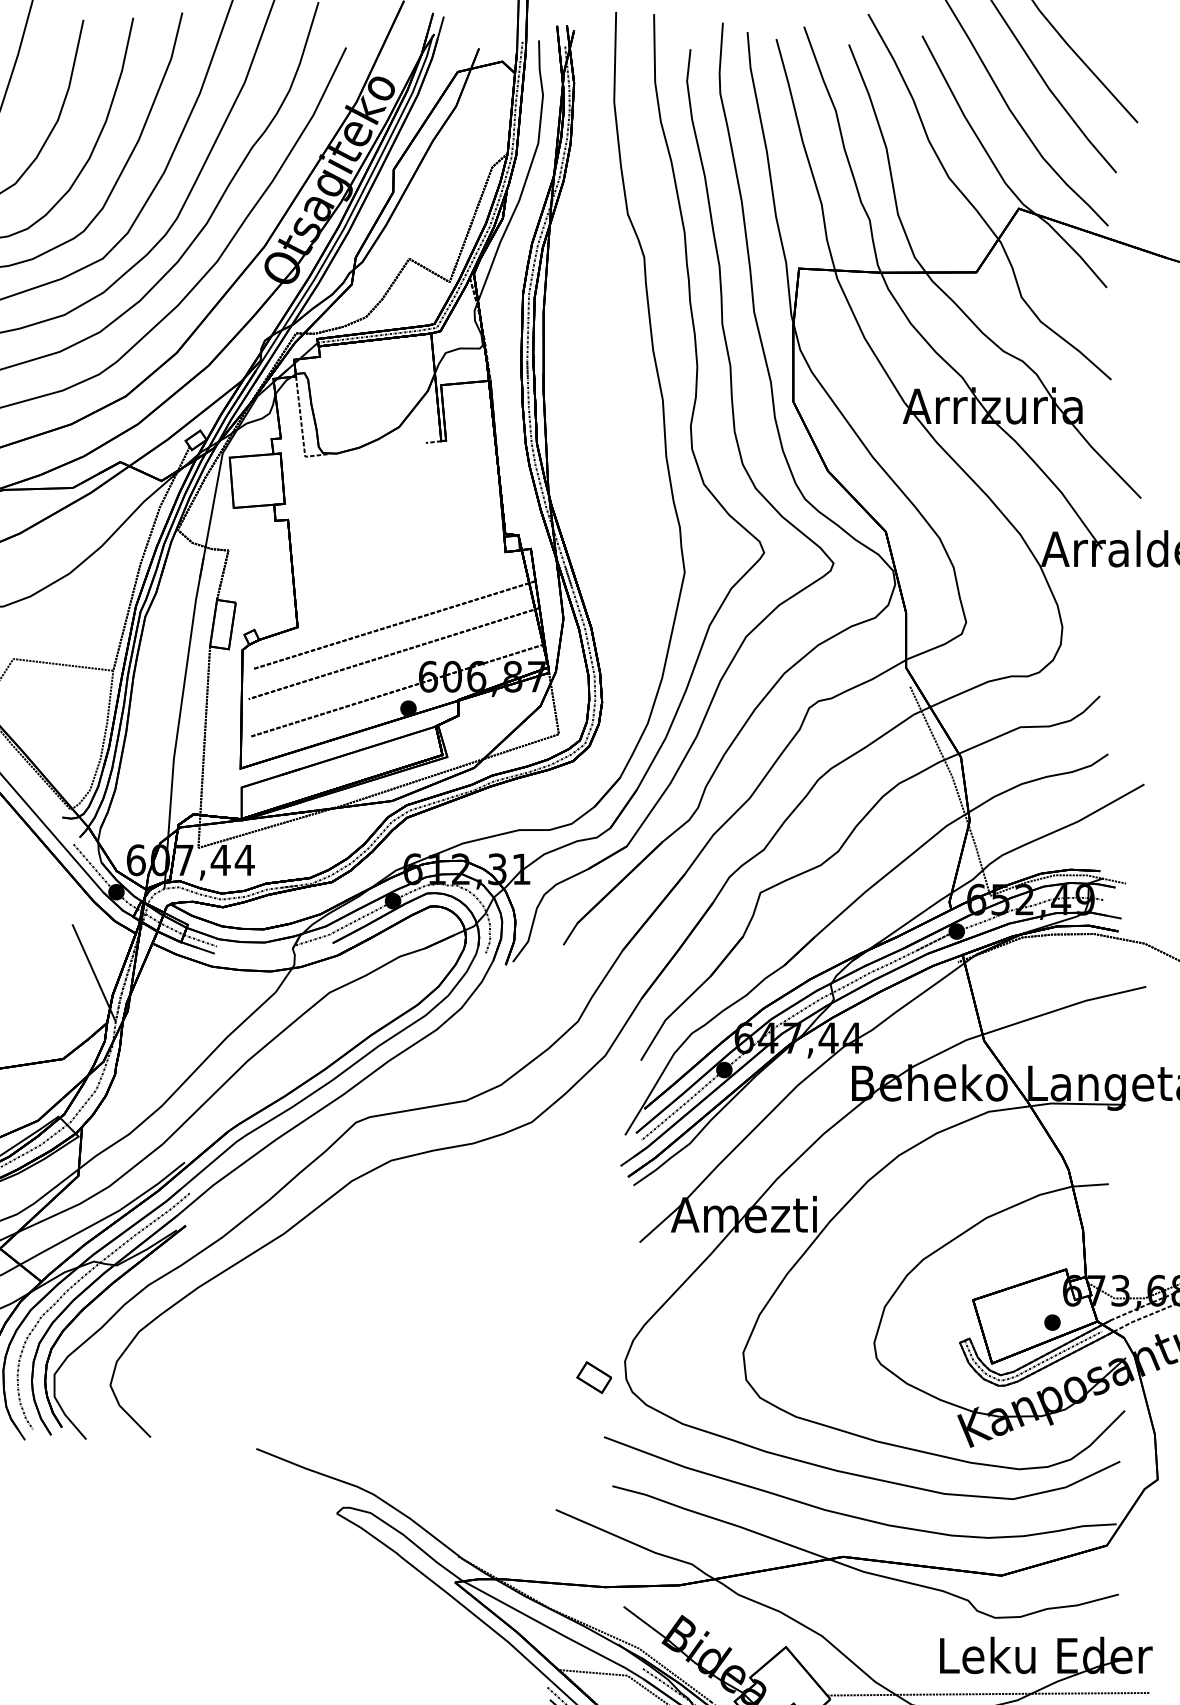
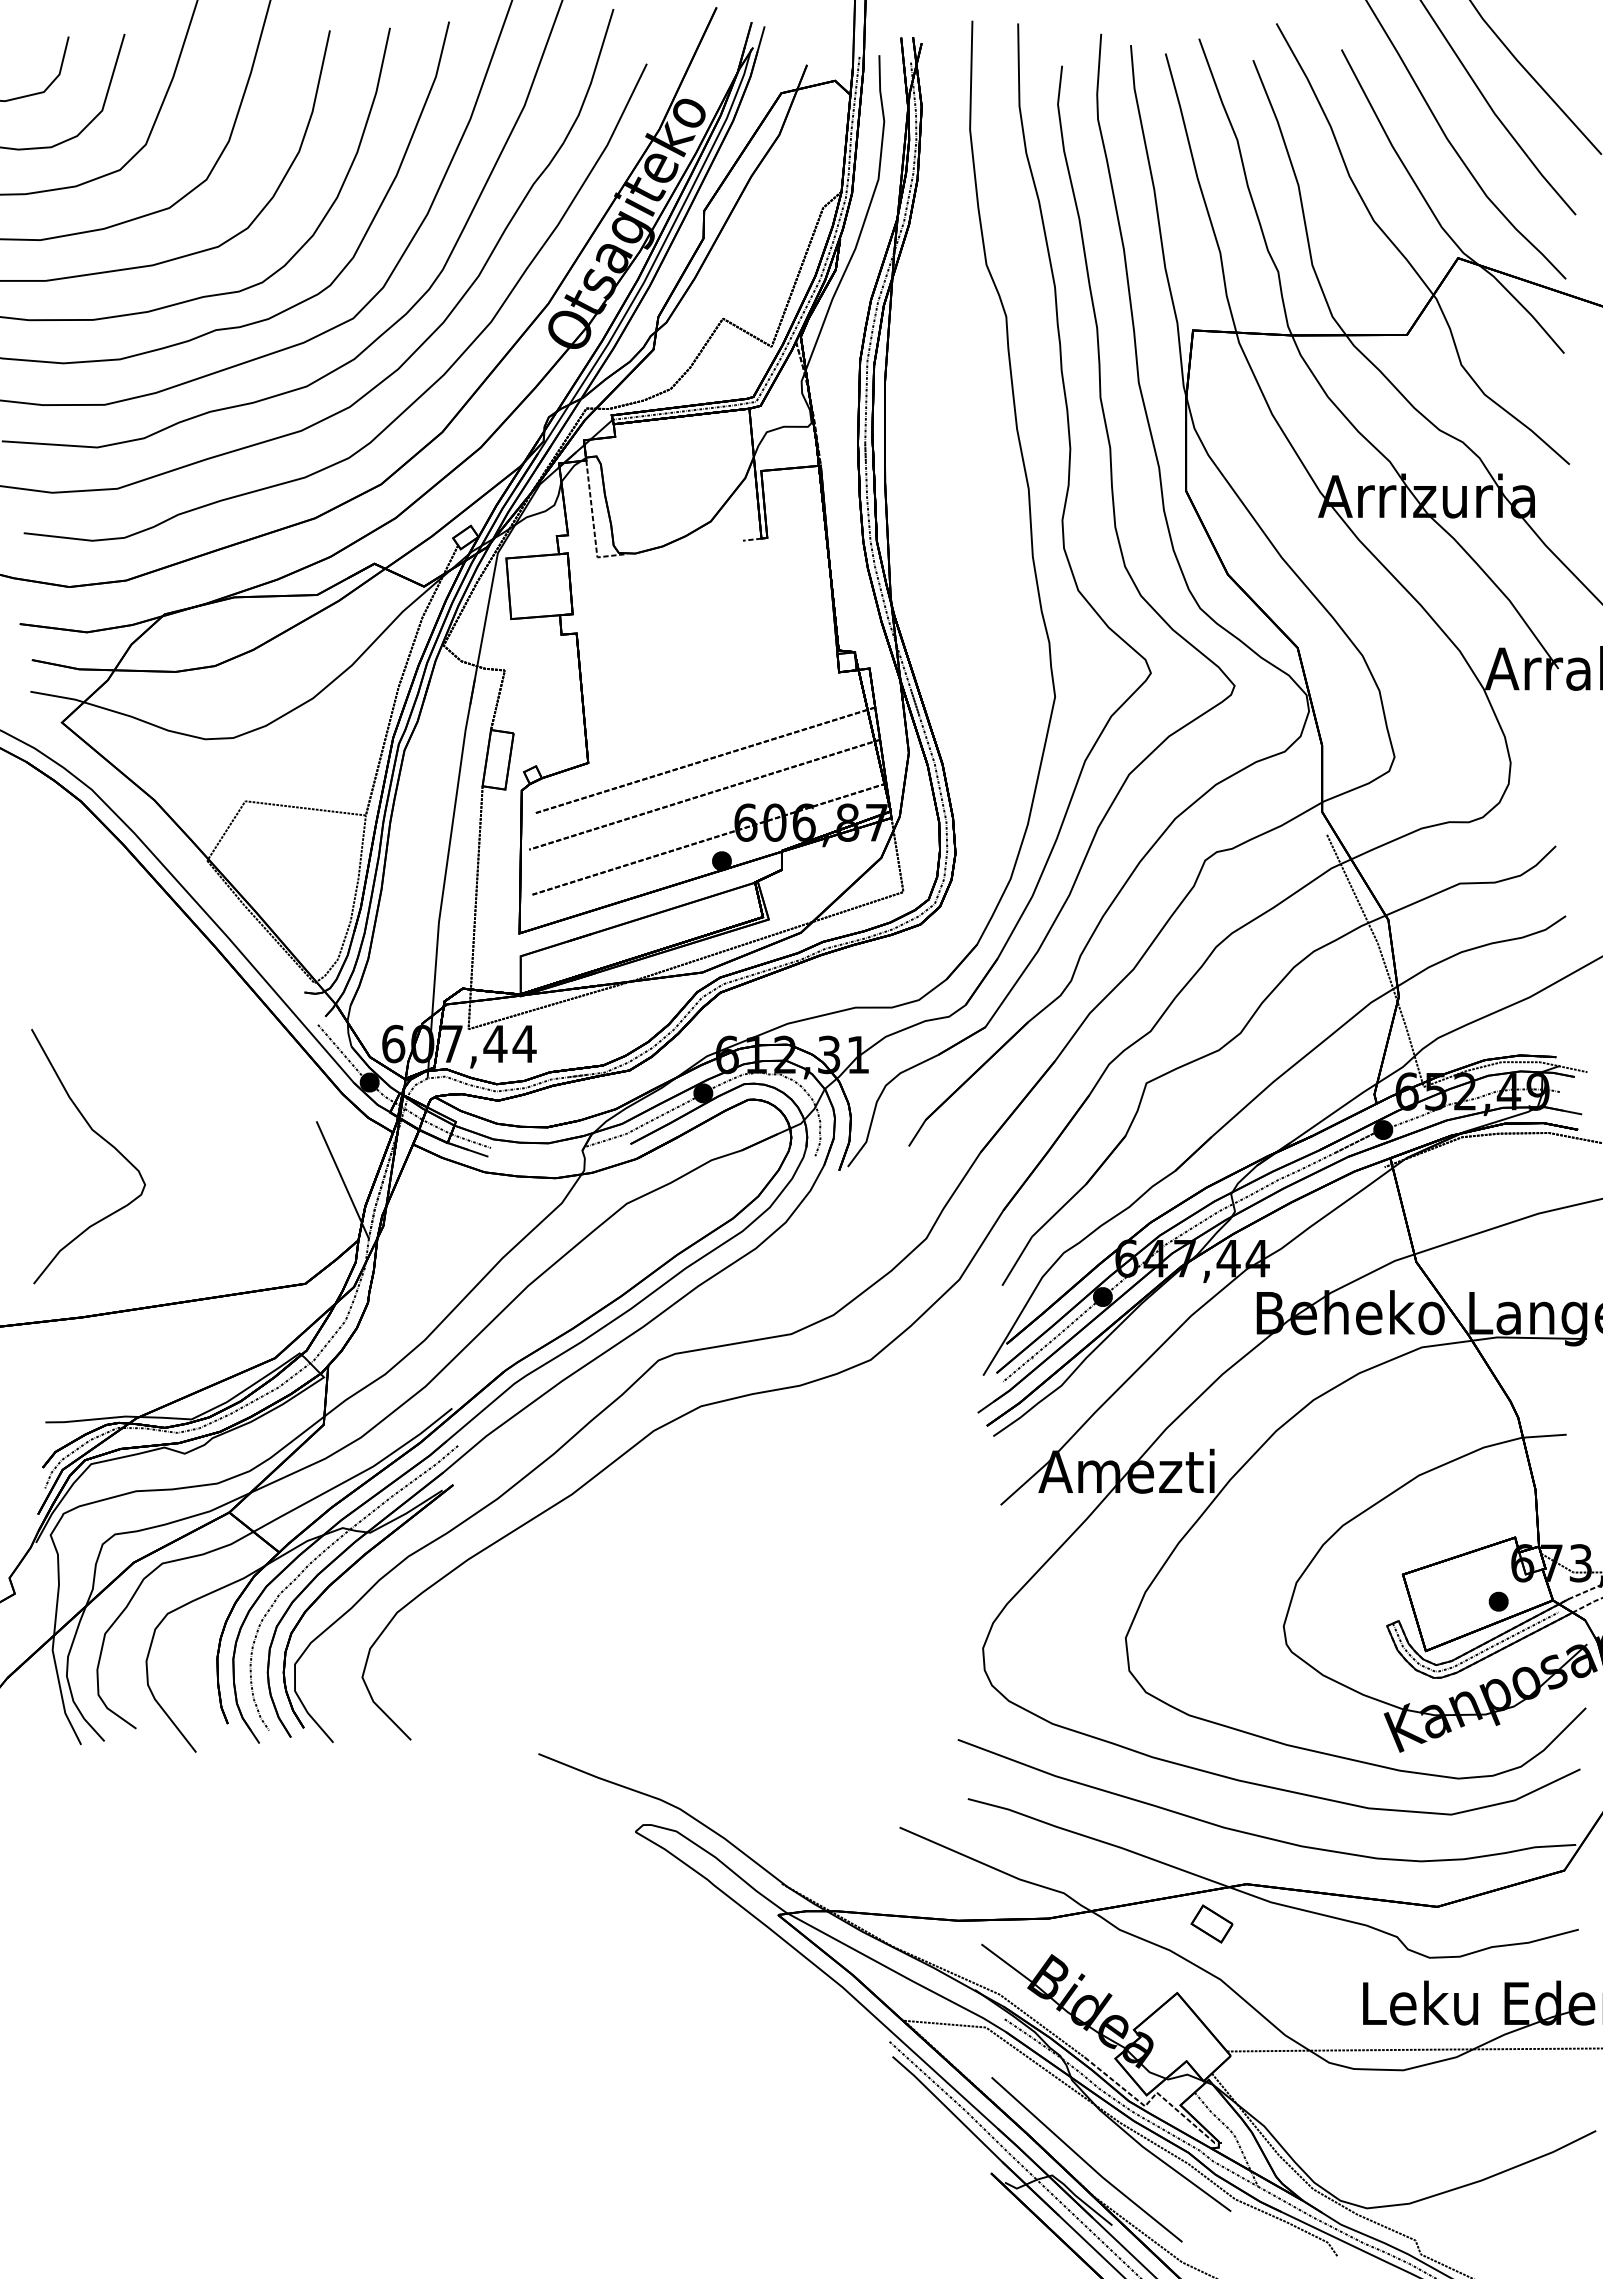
part: (593, 1377) -> (1211, 1923), moved

